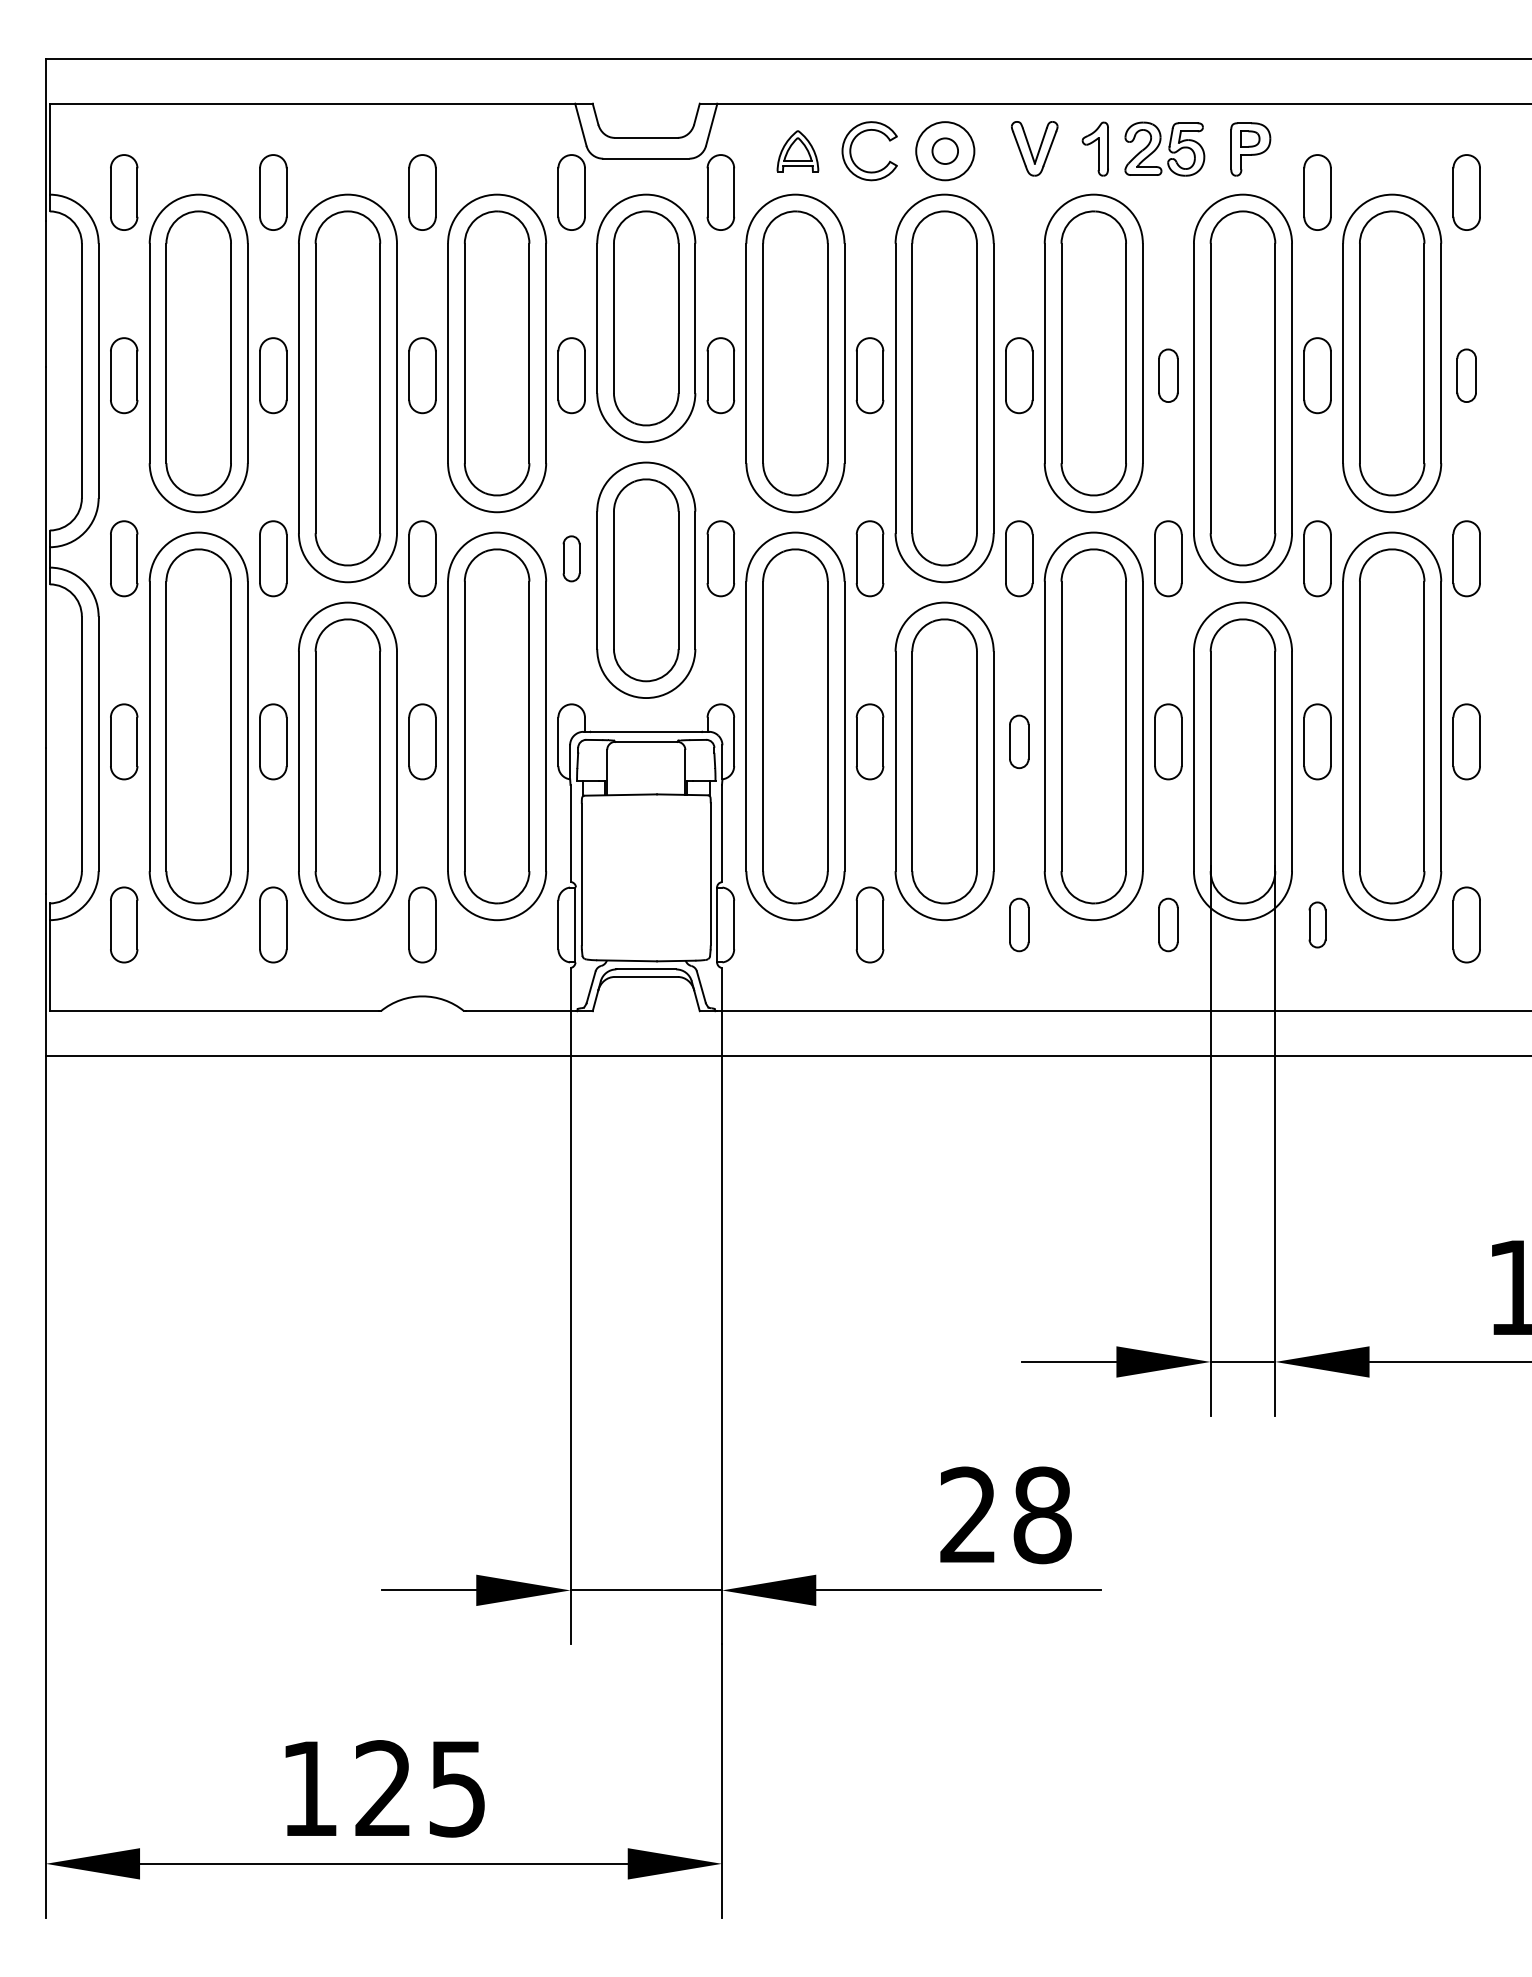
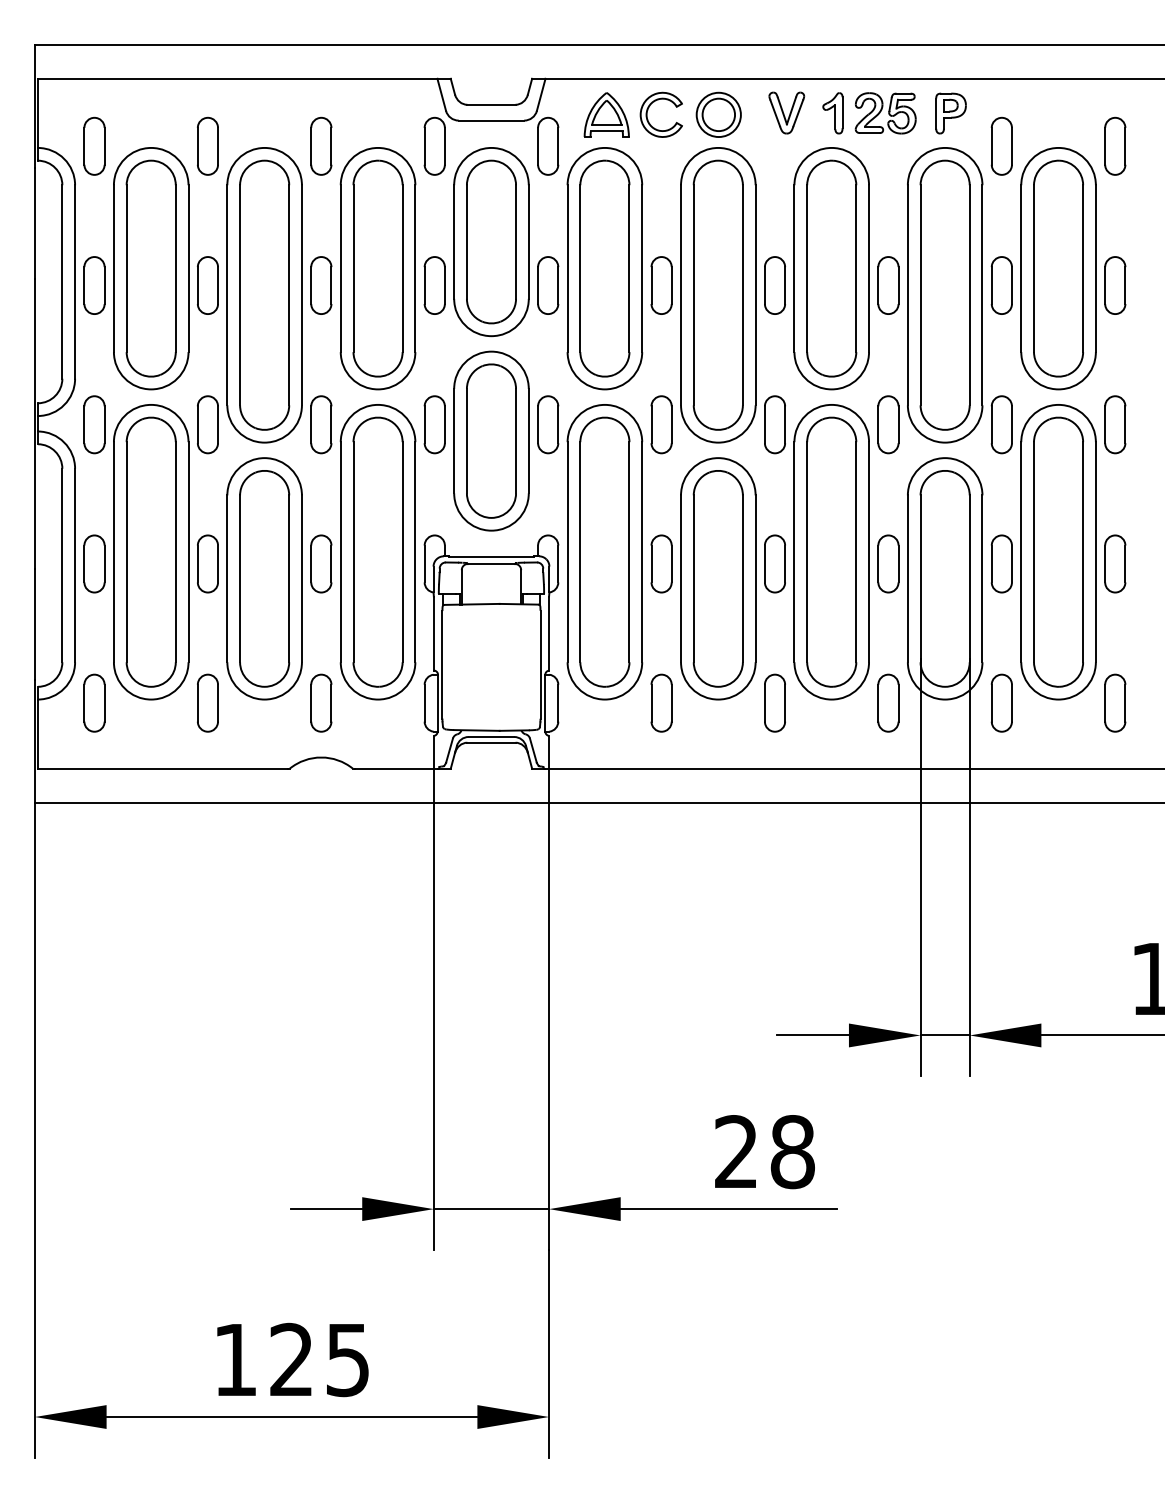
part: (797, 150) -> (606, 114), size x1.43
circle: (944, 150) -> (718, 114), size x1.67
part: (1168, 375) -> (888, 285), size x1.43
part: (1466, 375) -> (1115, 285), size x1.43
part: (571, 558) -> (434, 424), size x1.67
part: (1019, 741) -> (775, 563), size x1.43
part: (1019, 924) -> (775, 702), size x1.43
part: (1168, 924) -> (888, 702), size x1.43
part: (1317, 924) -> (1001, 702), size x1.67

